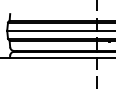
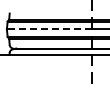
line: (52, 30) -> (49, 29), solid -> dashed

